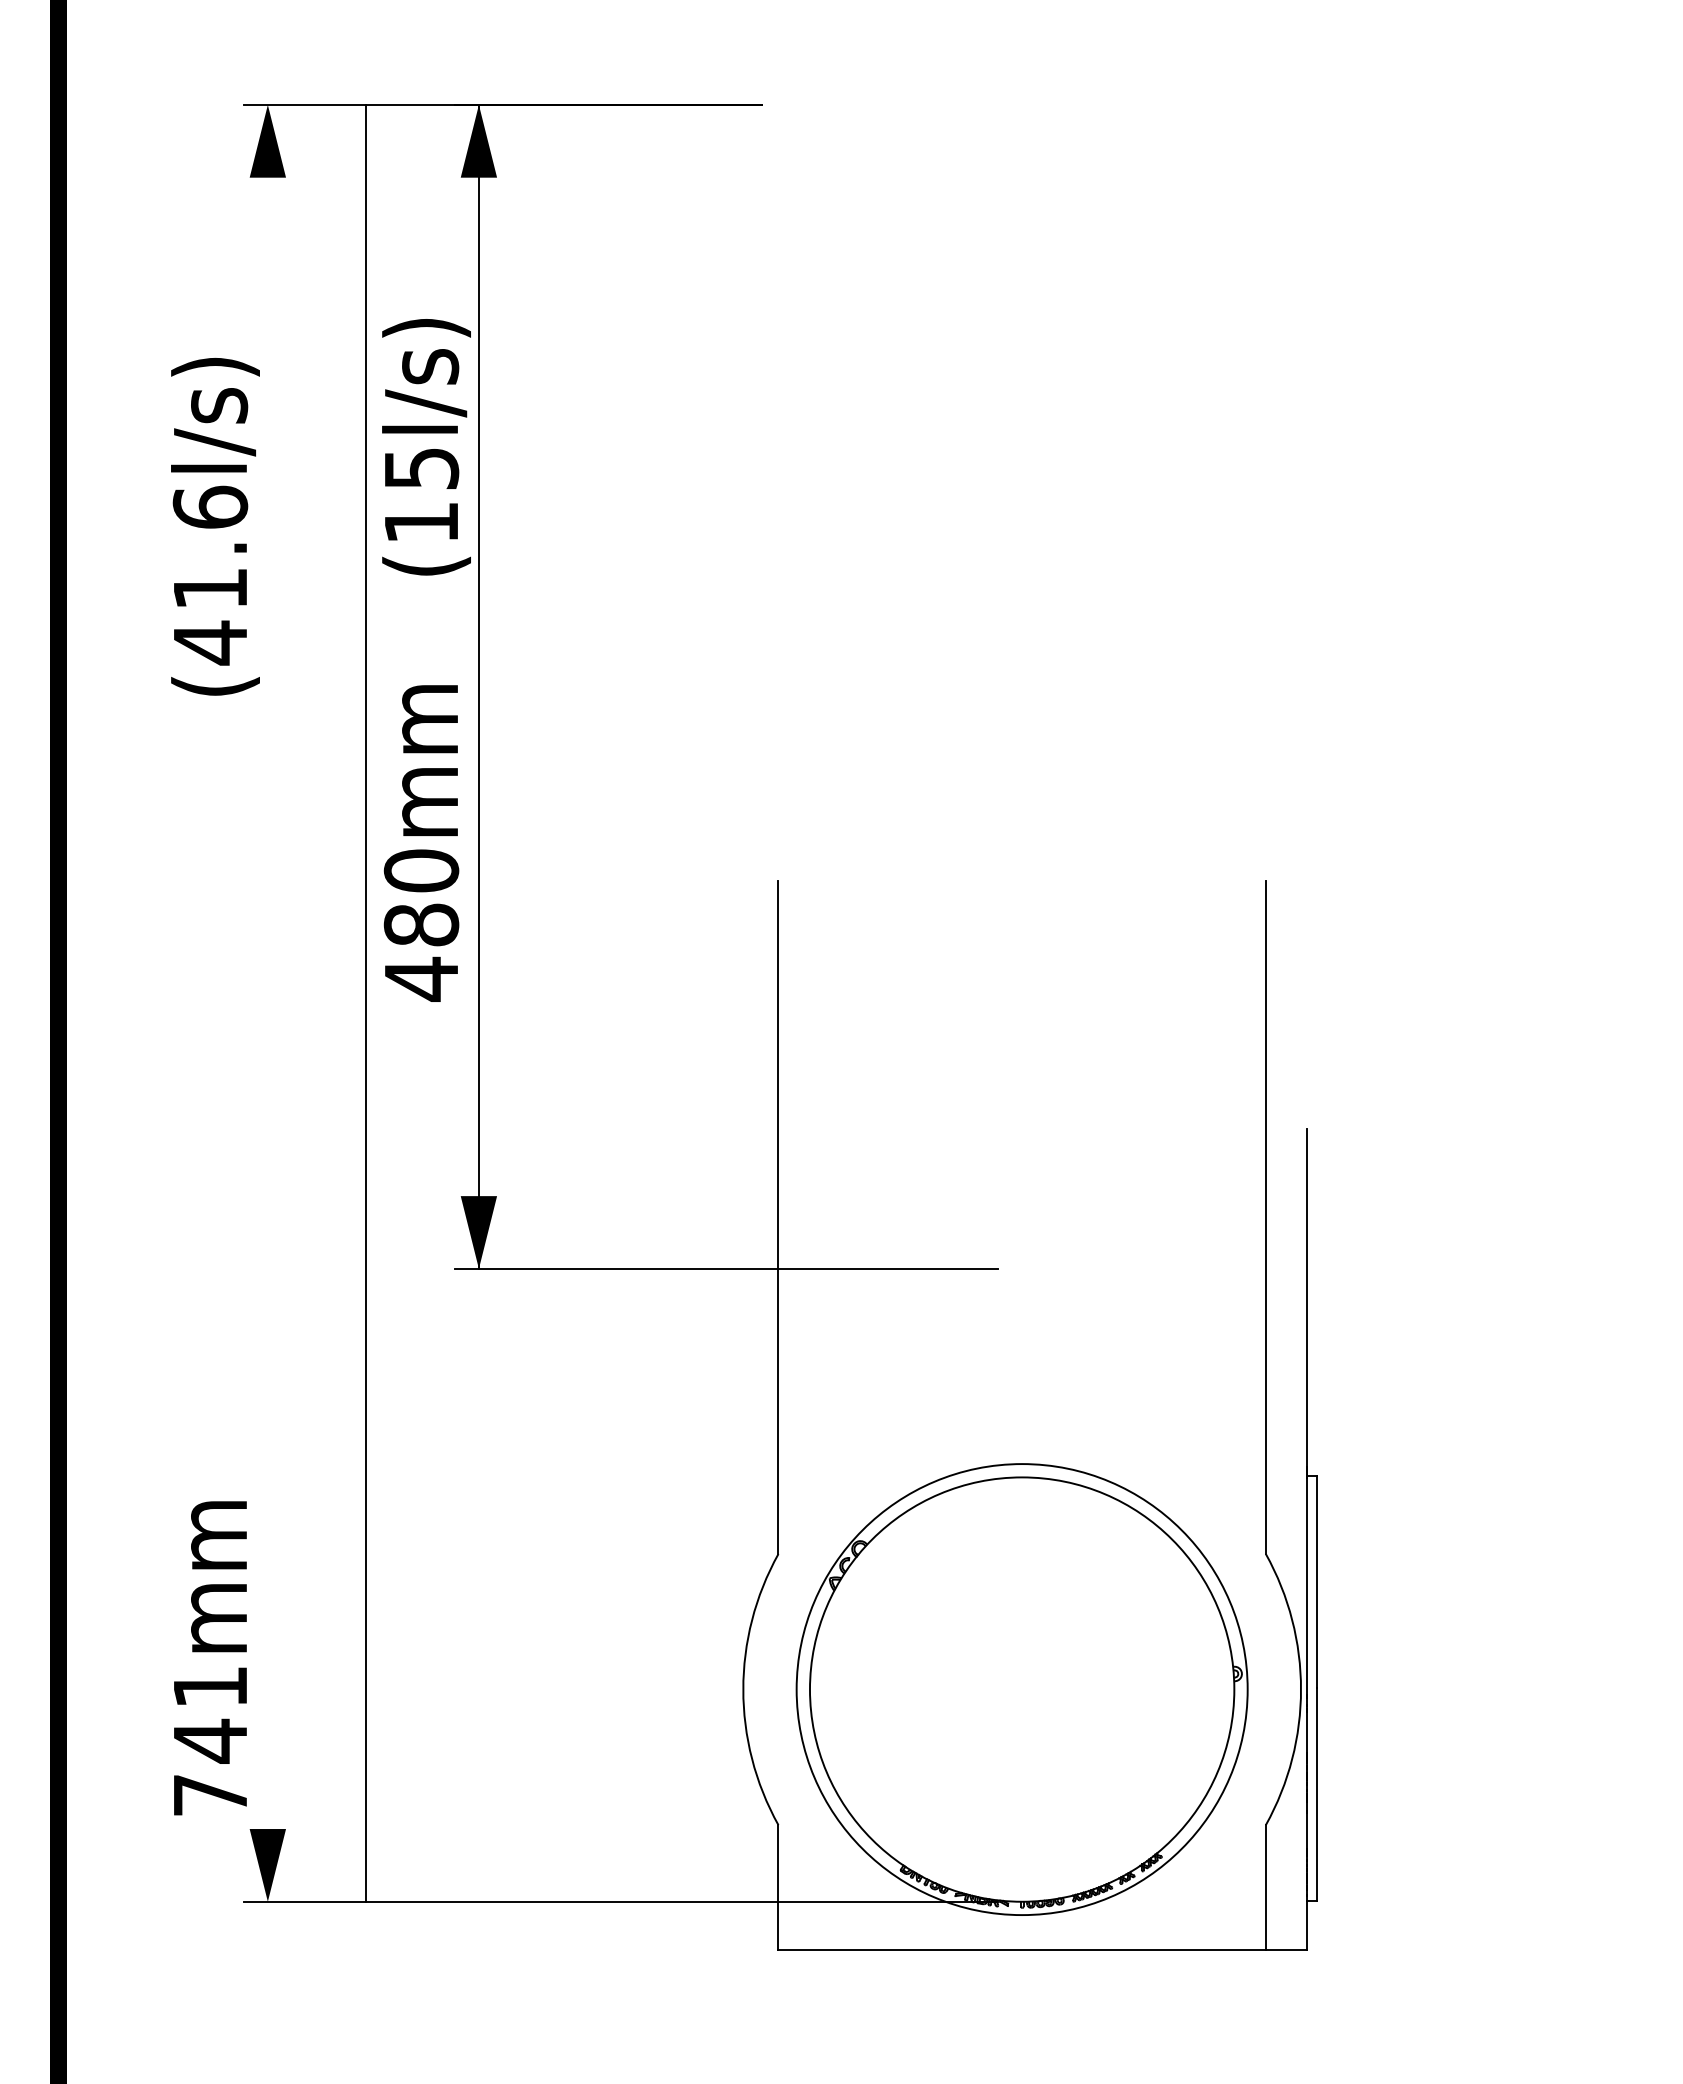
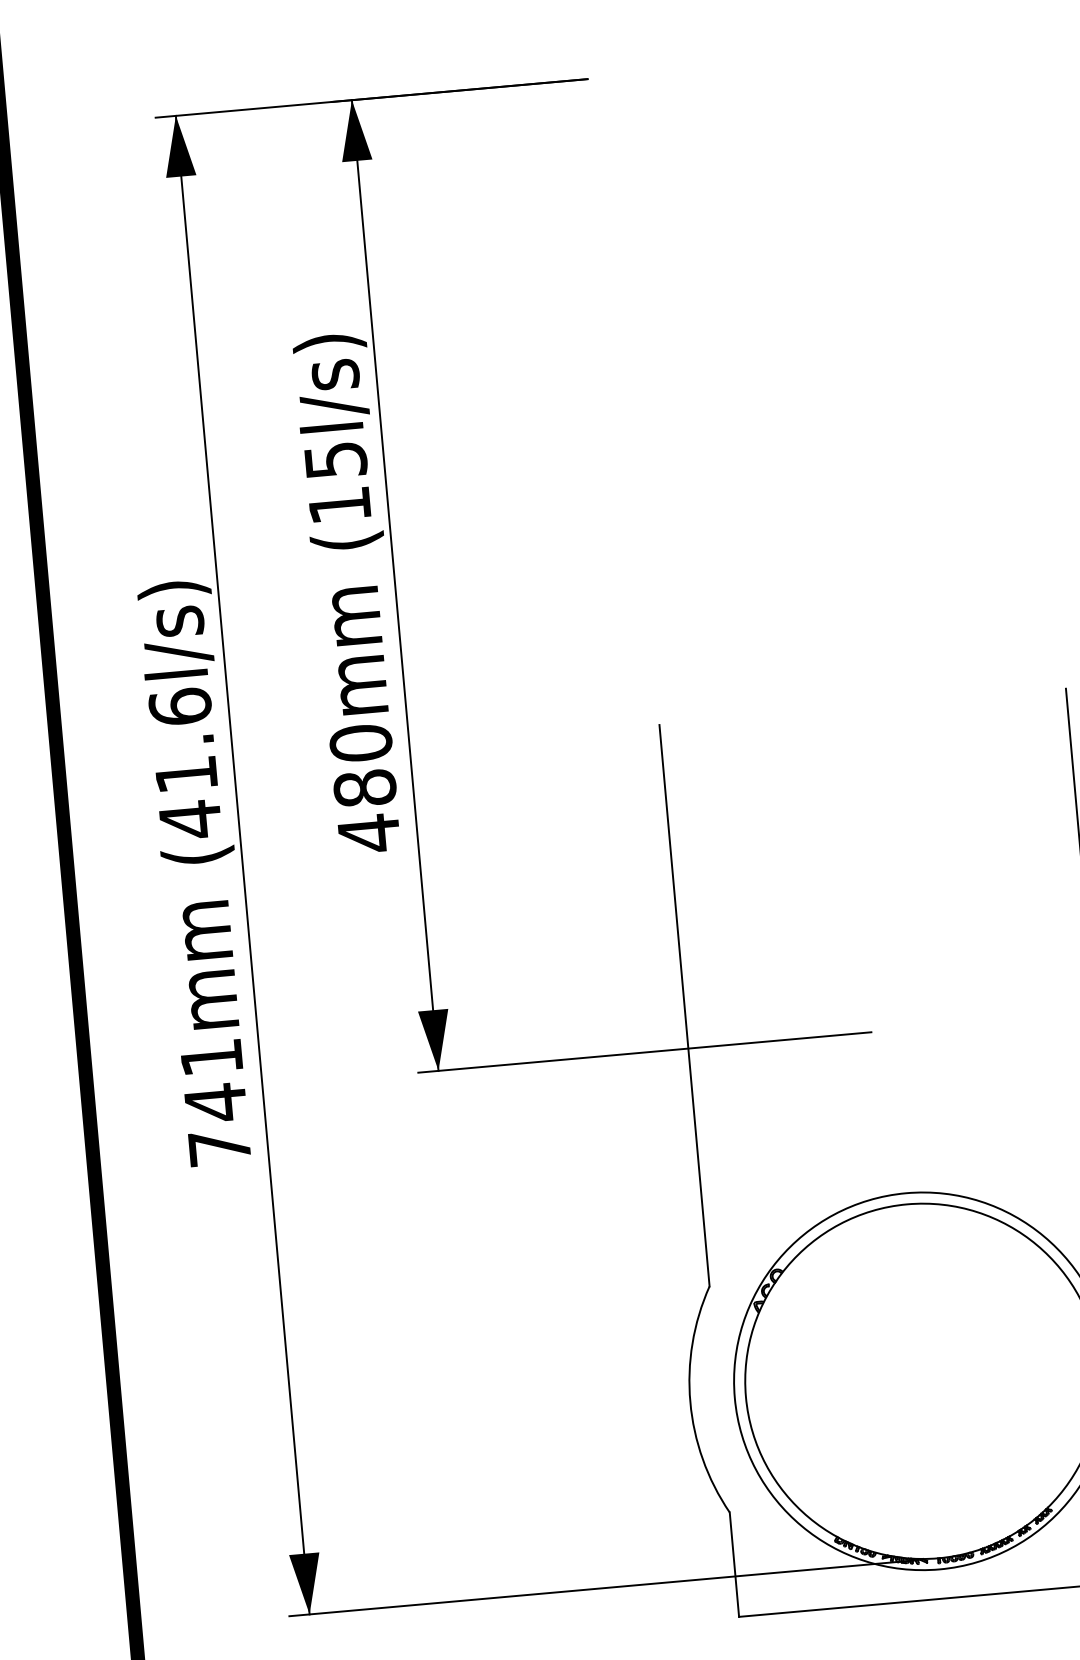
text: (426, 447) -> (338, 442), moved
text: (215, 526) -> (186, 722), moved
line: (365, 1002) -> (242, 864), moved
text: (210, 1658) -> (209, 1033), moved

